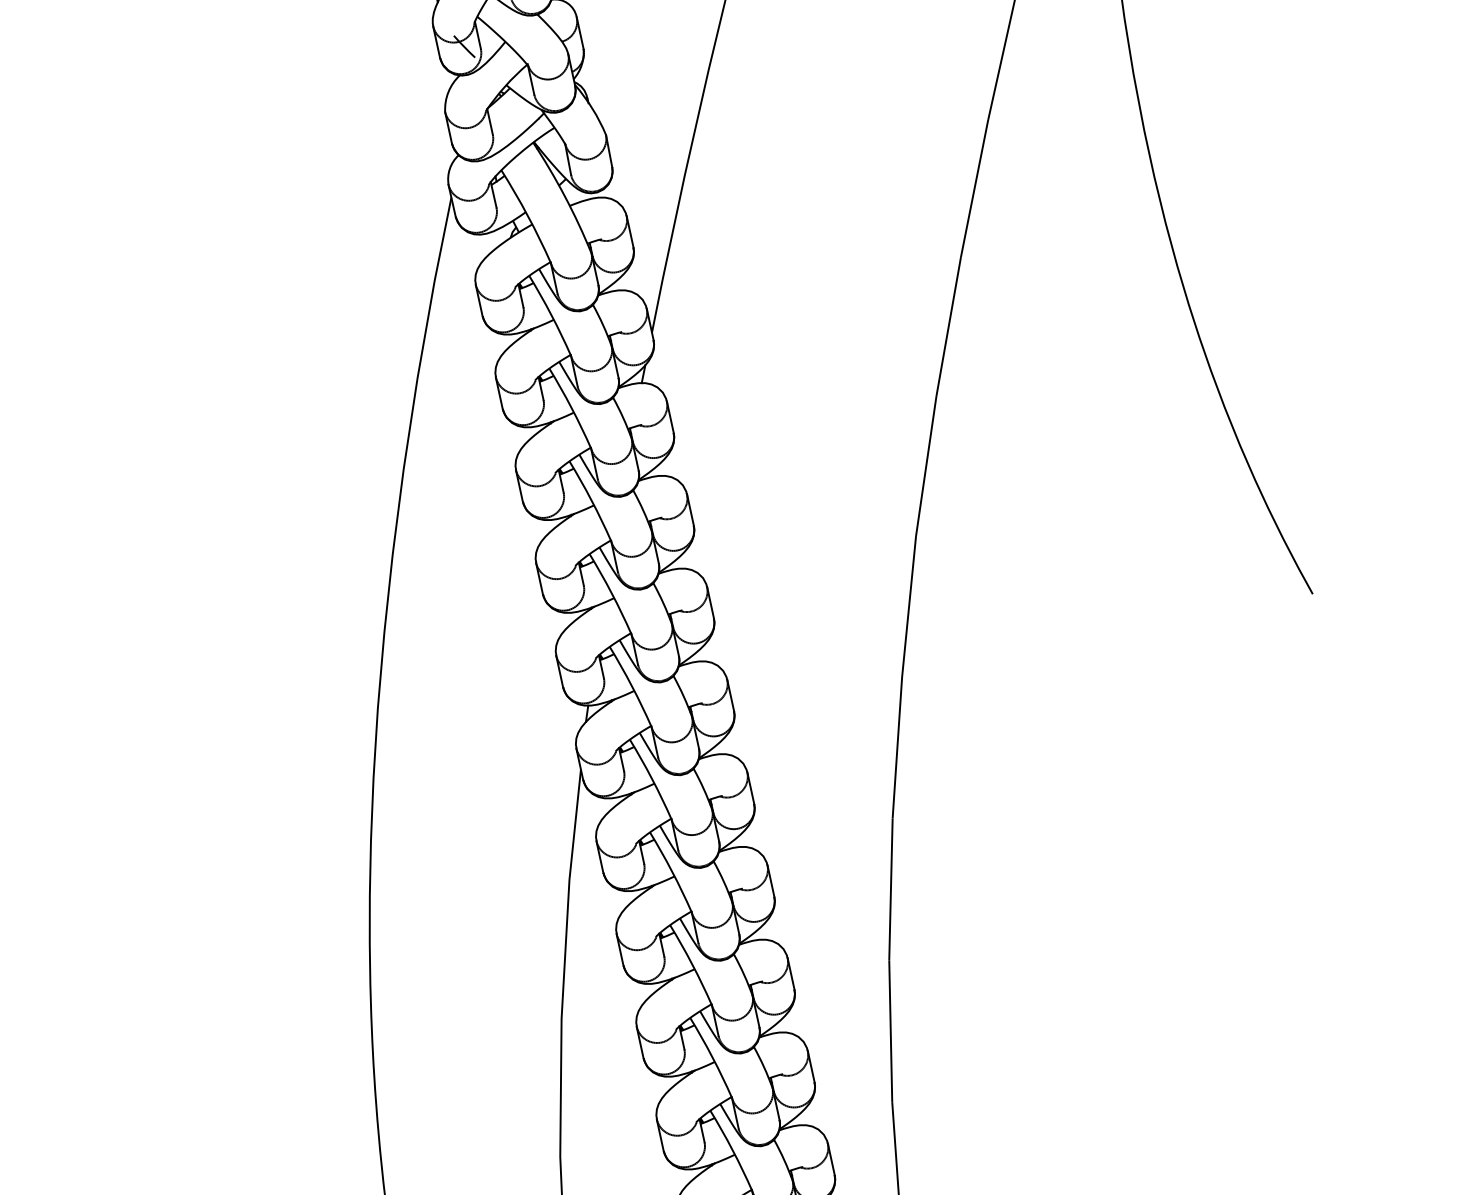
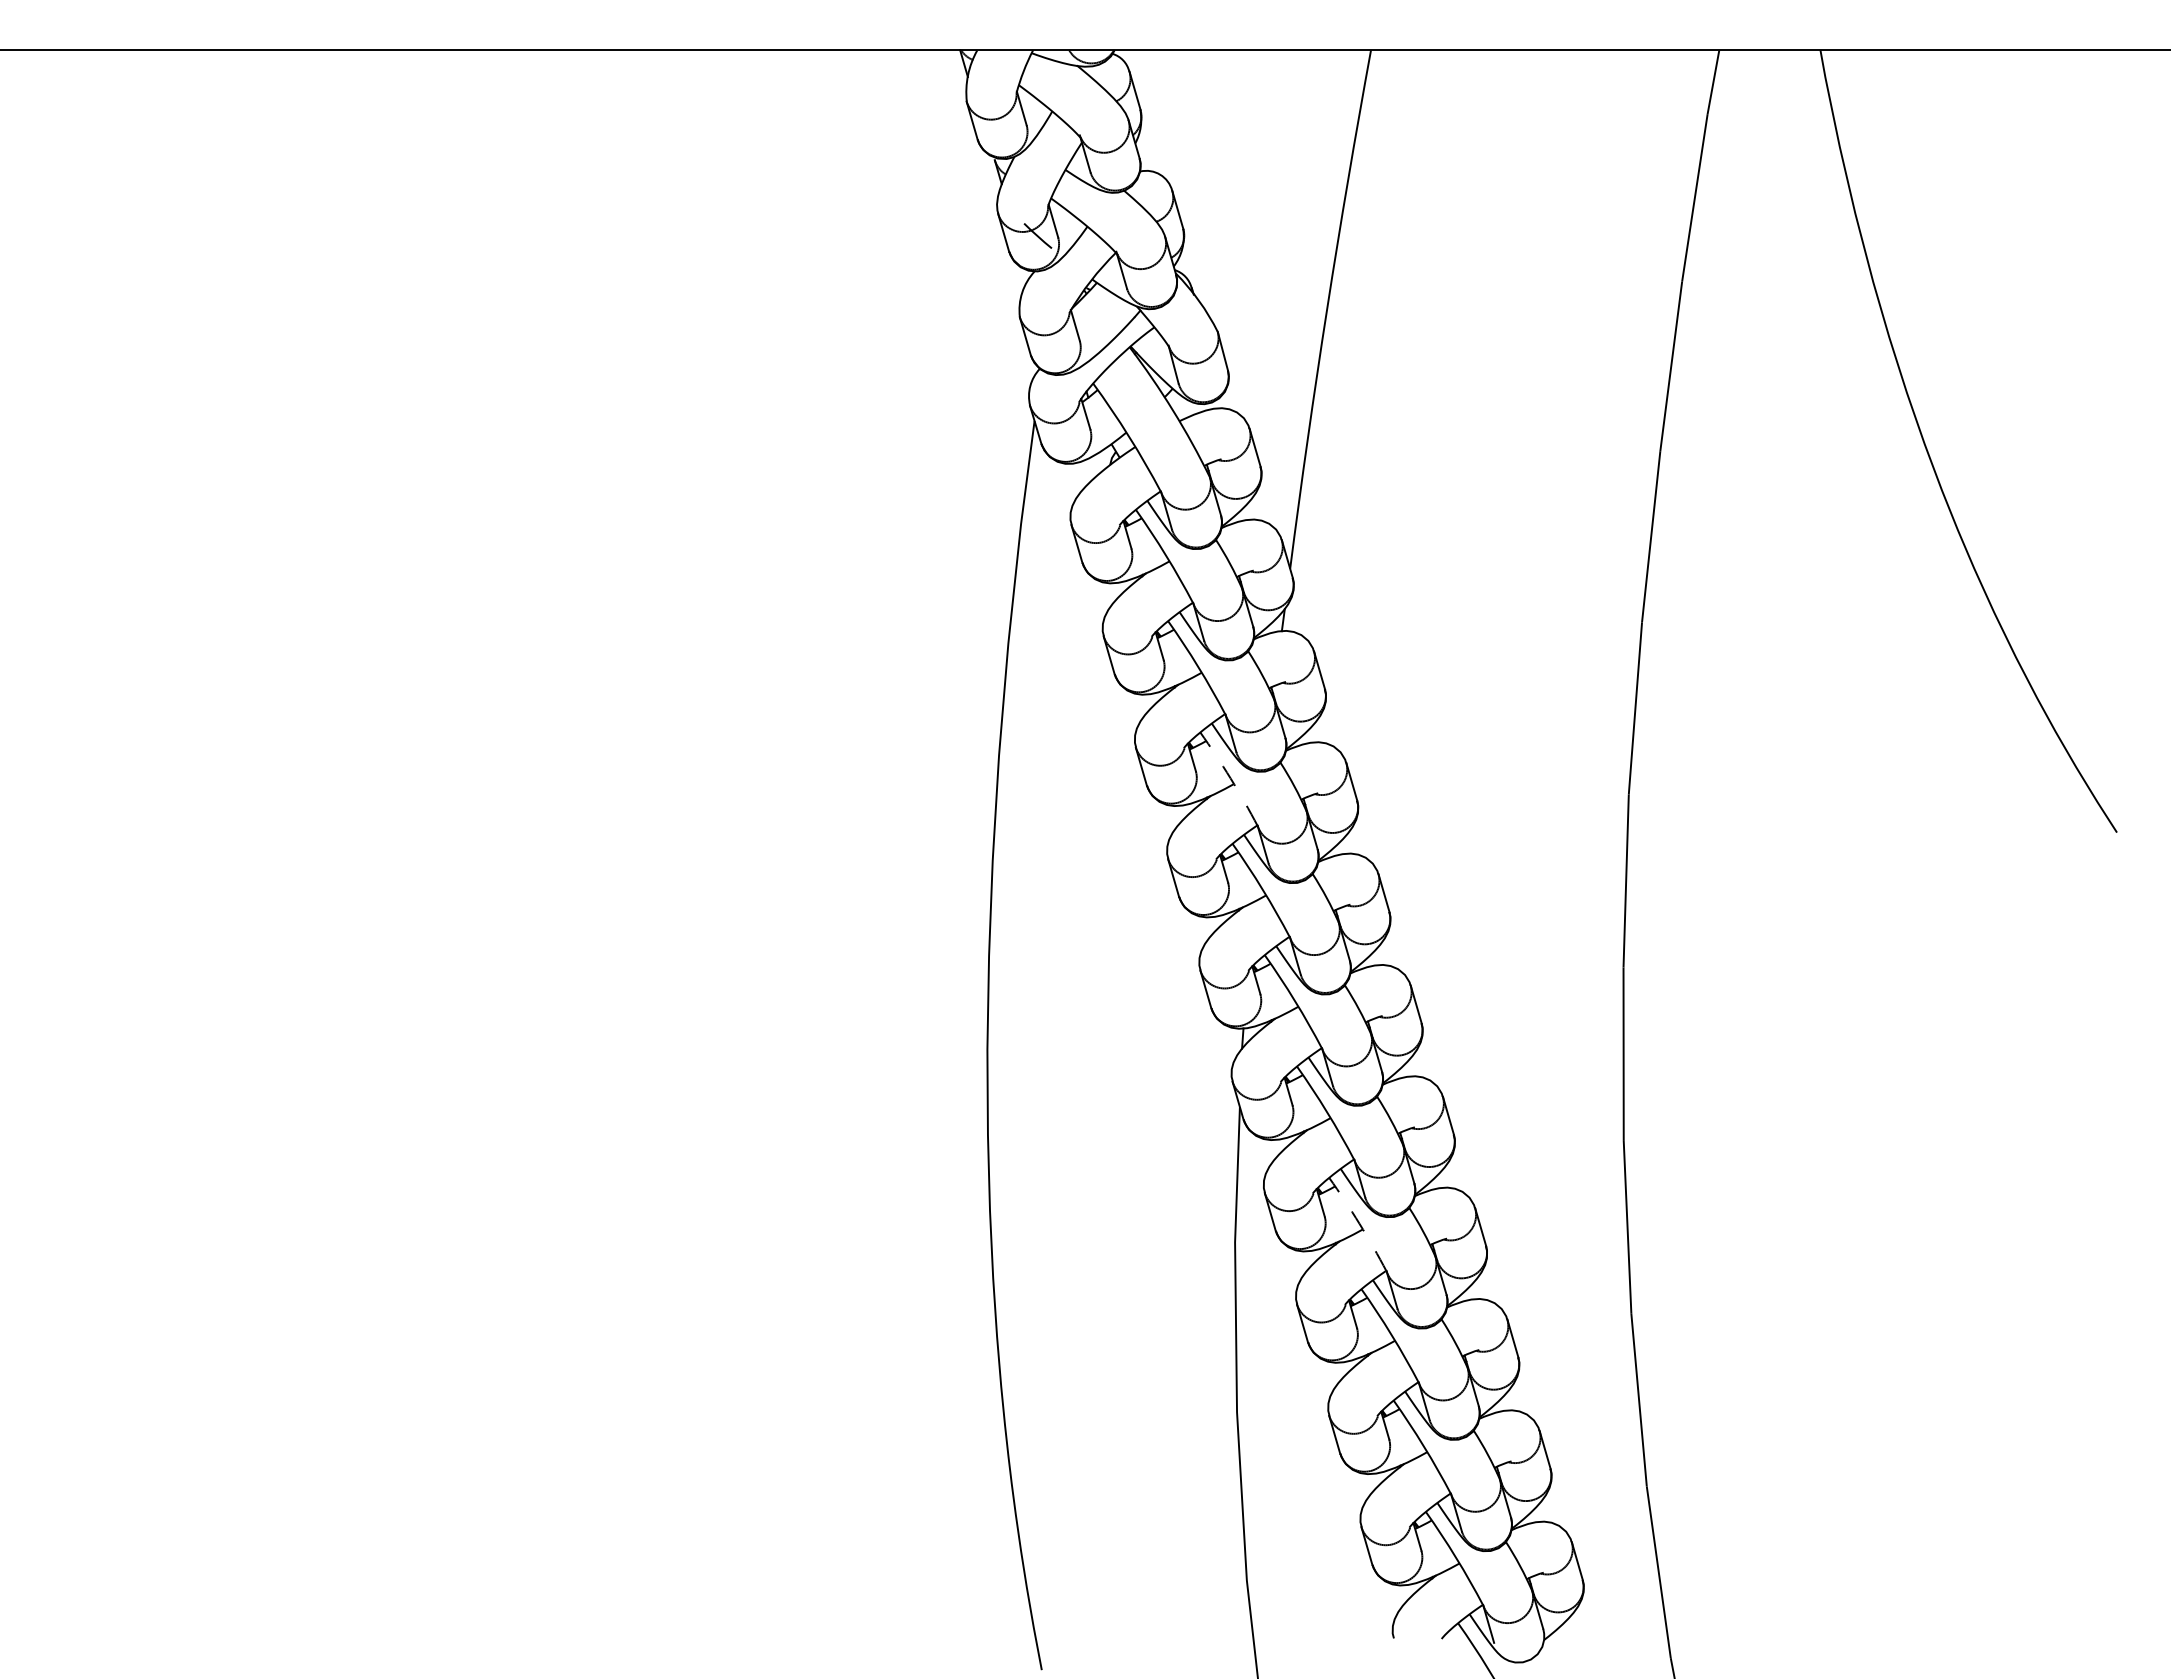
arc: (591, 500) -> (1230, 778), solid -> dashed
arc: (672, 871) -> (1359, 1223), solid -> dashed

